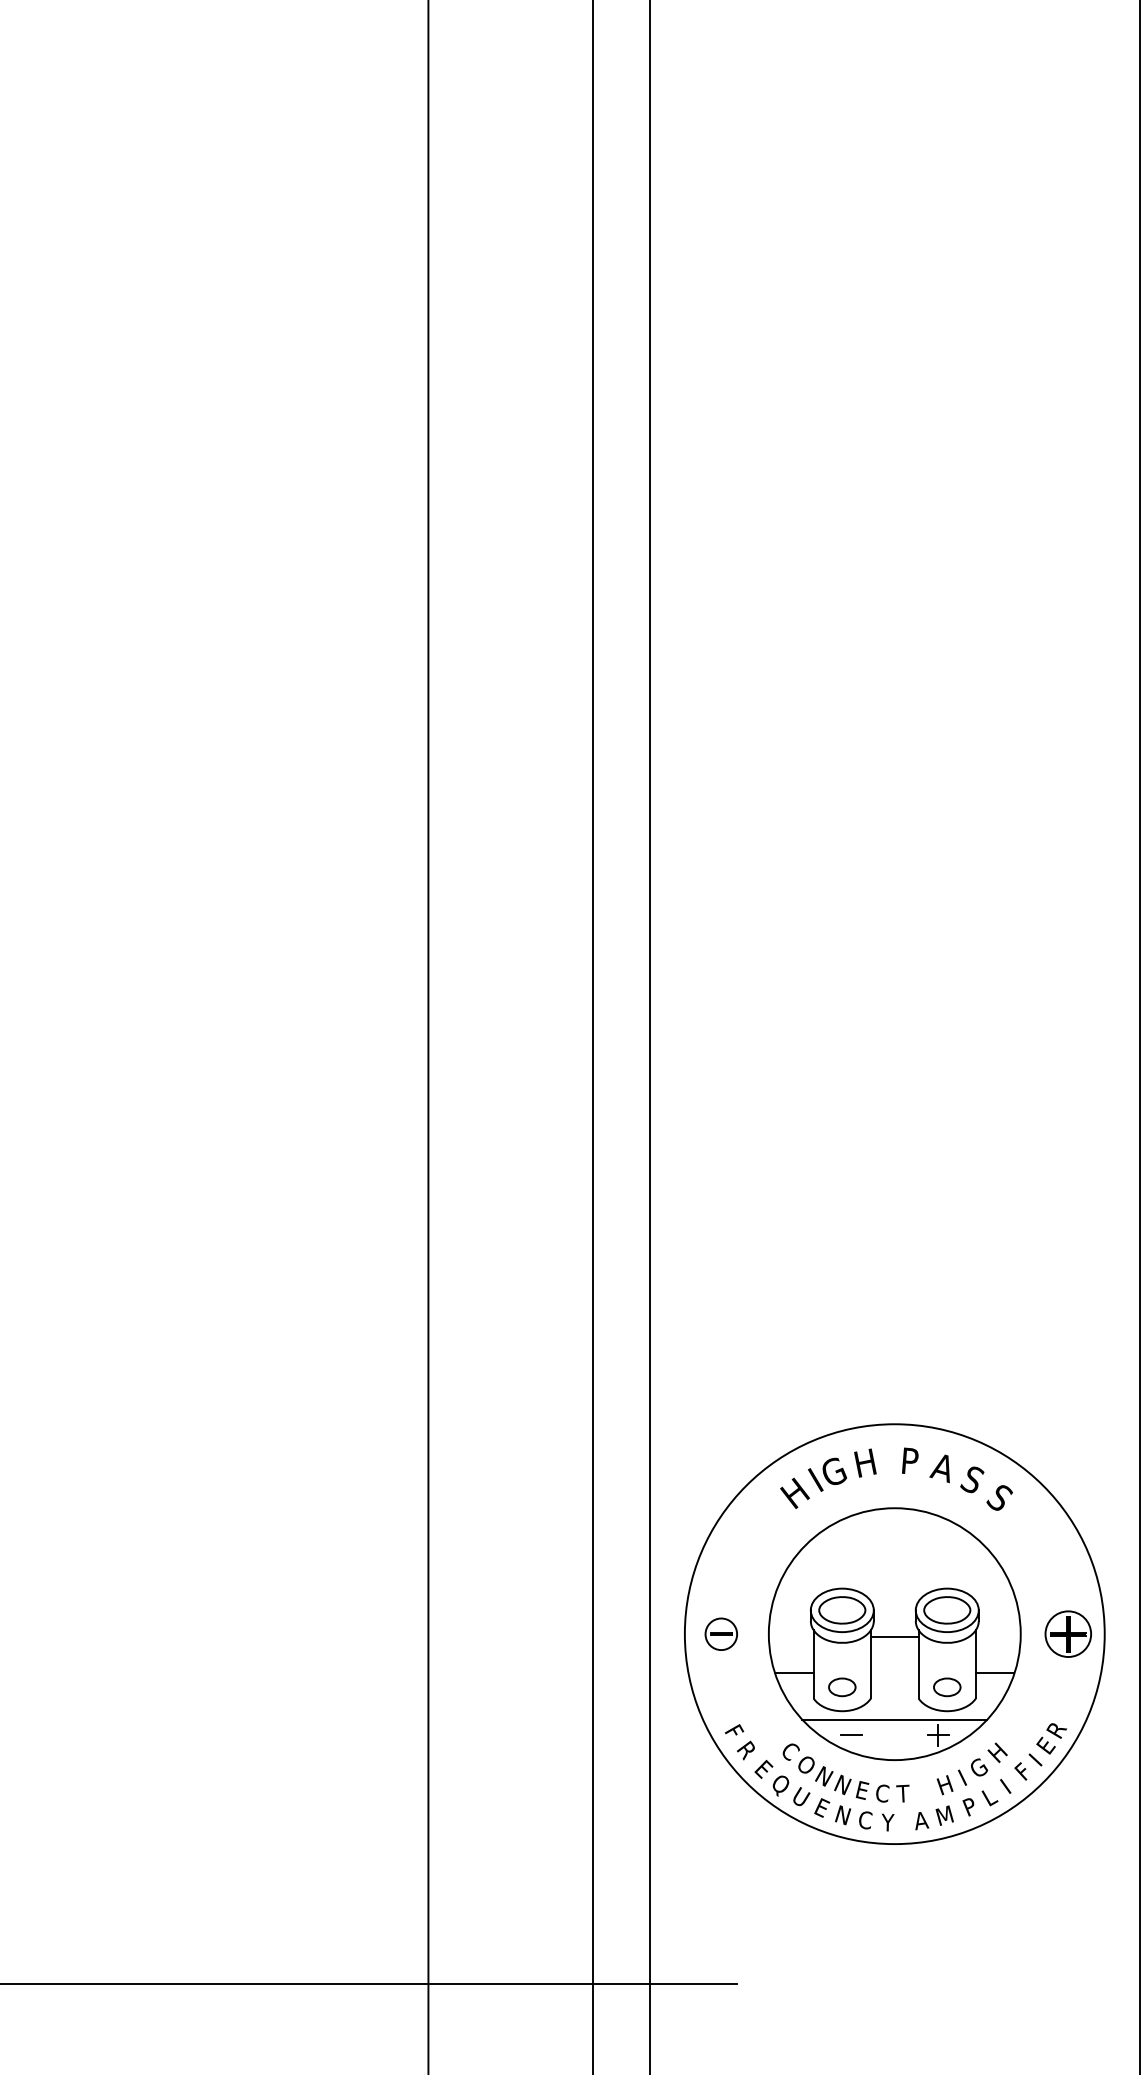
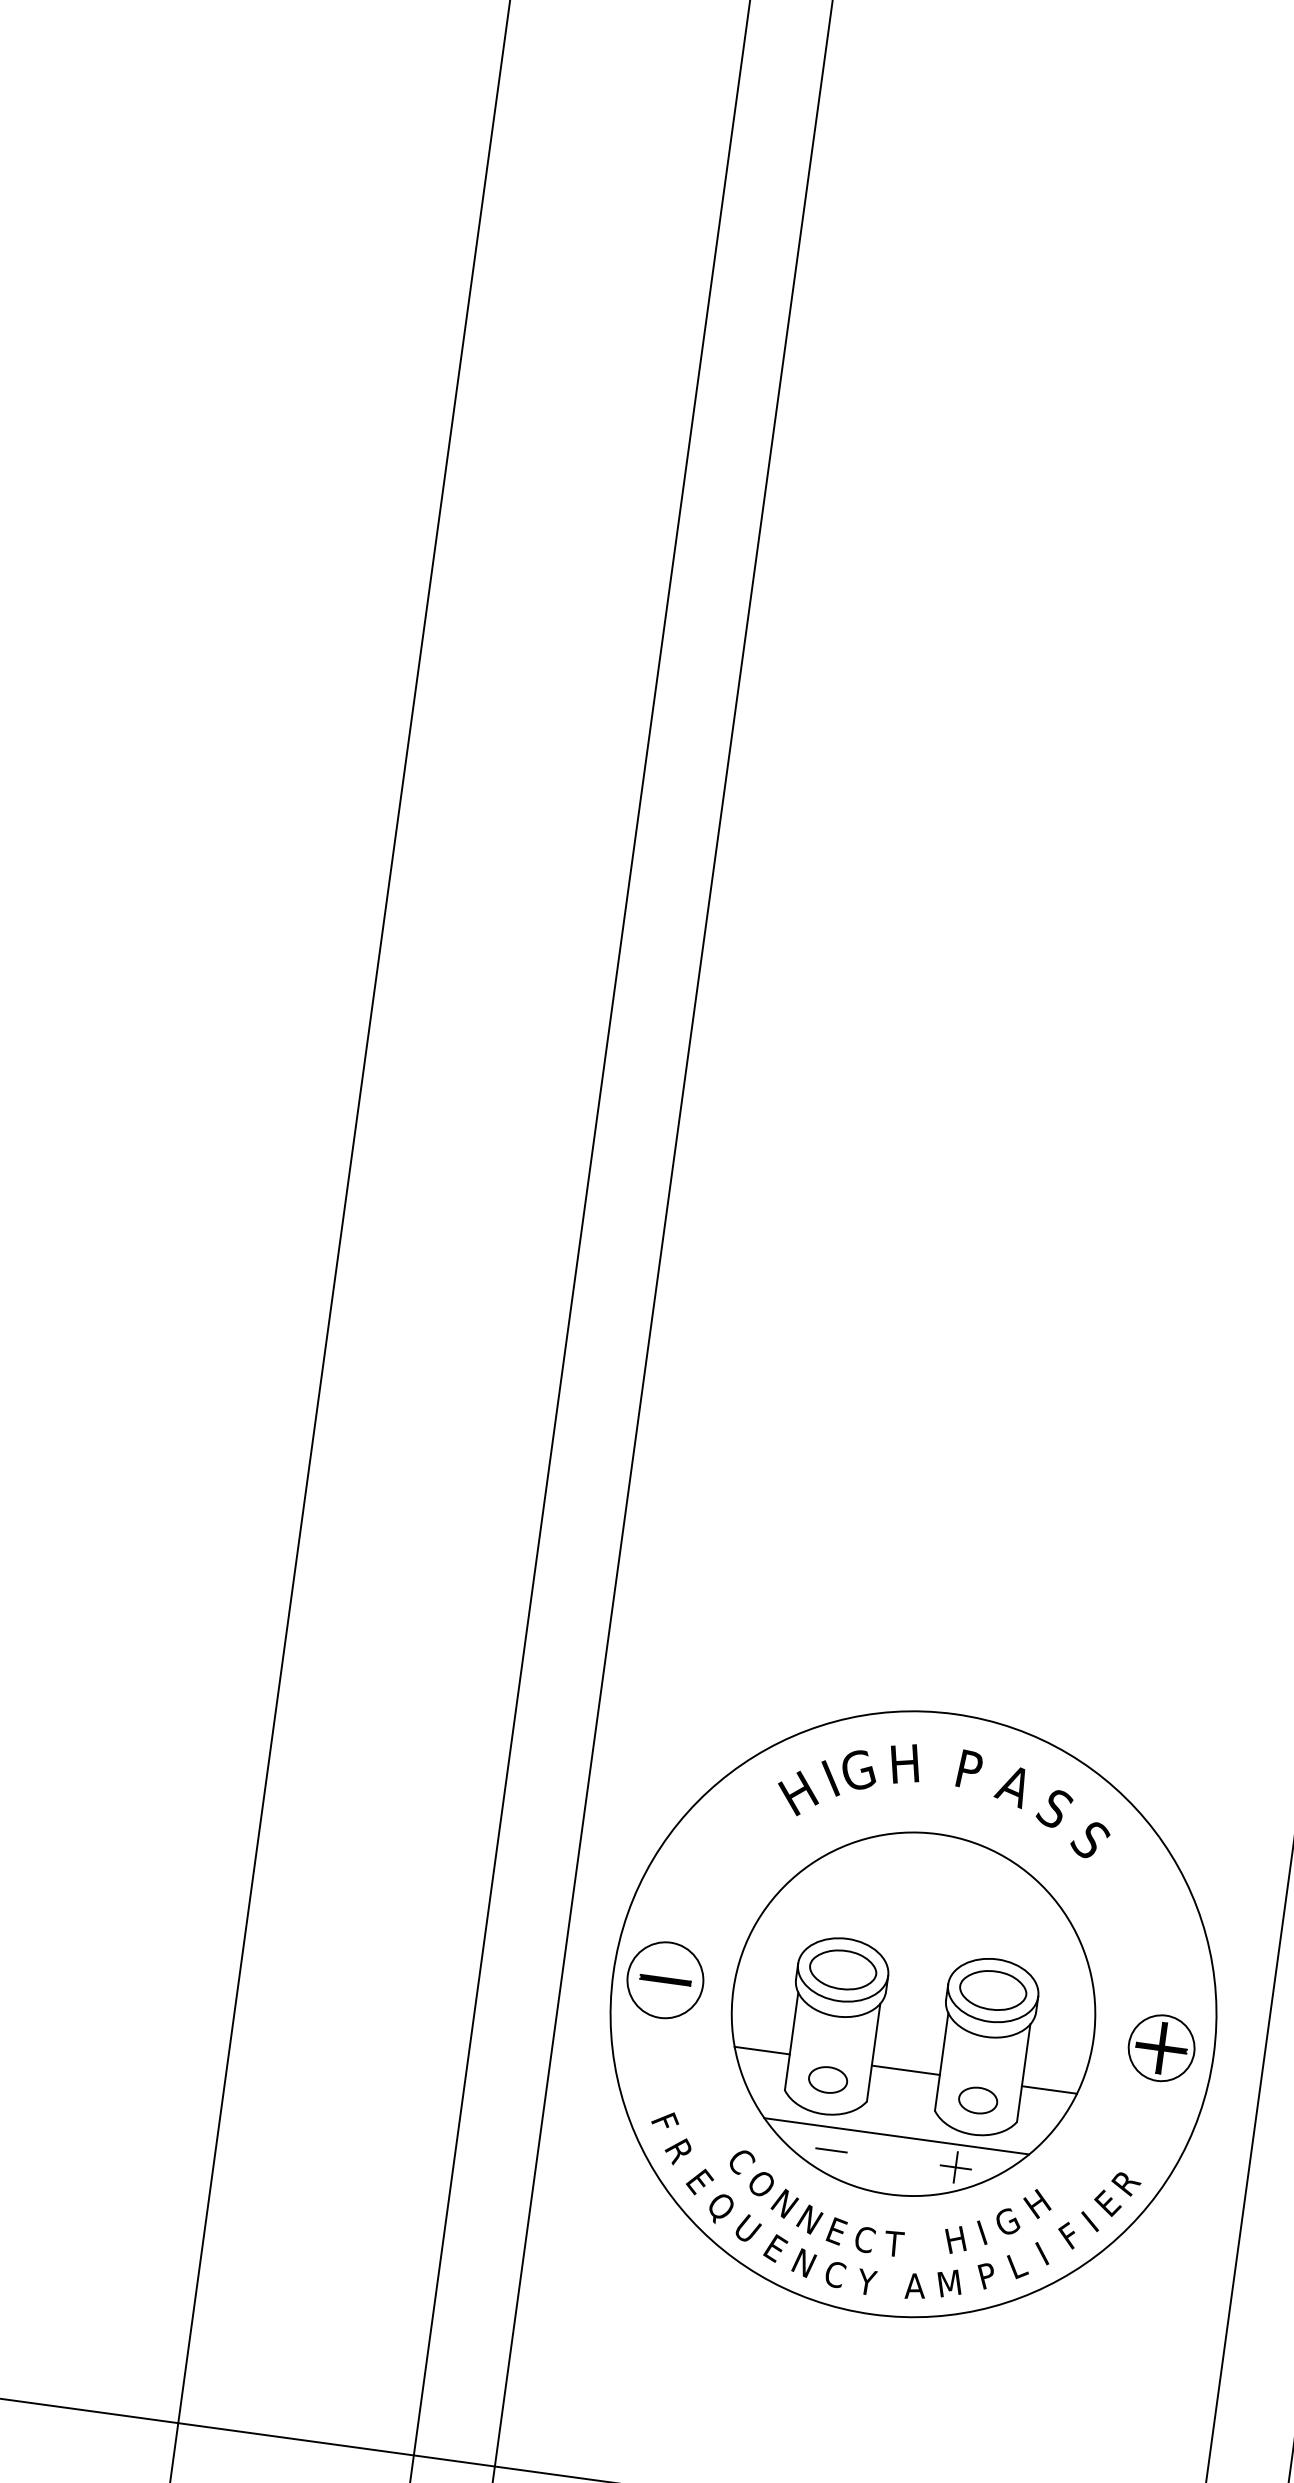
part: (721, 1634) -> (665, 1980), size x1.67
line: (894, 1637) -> (905, 2070), moved

